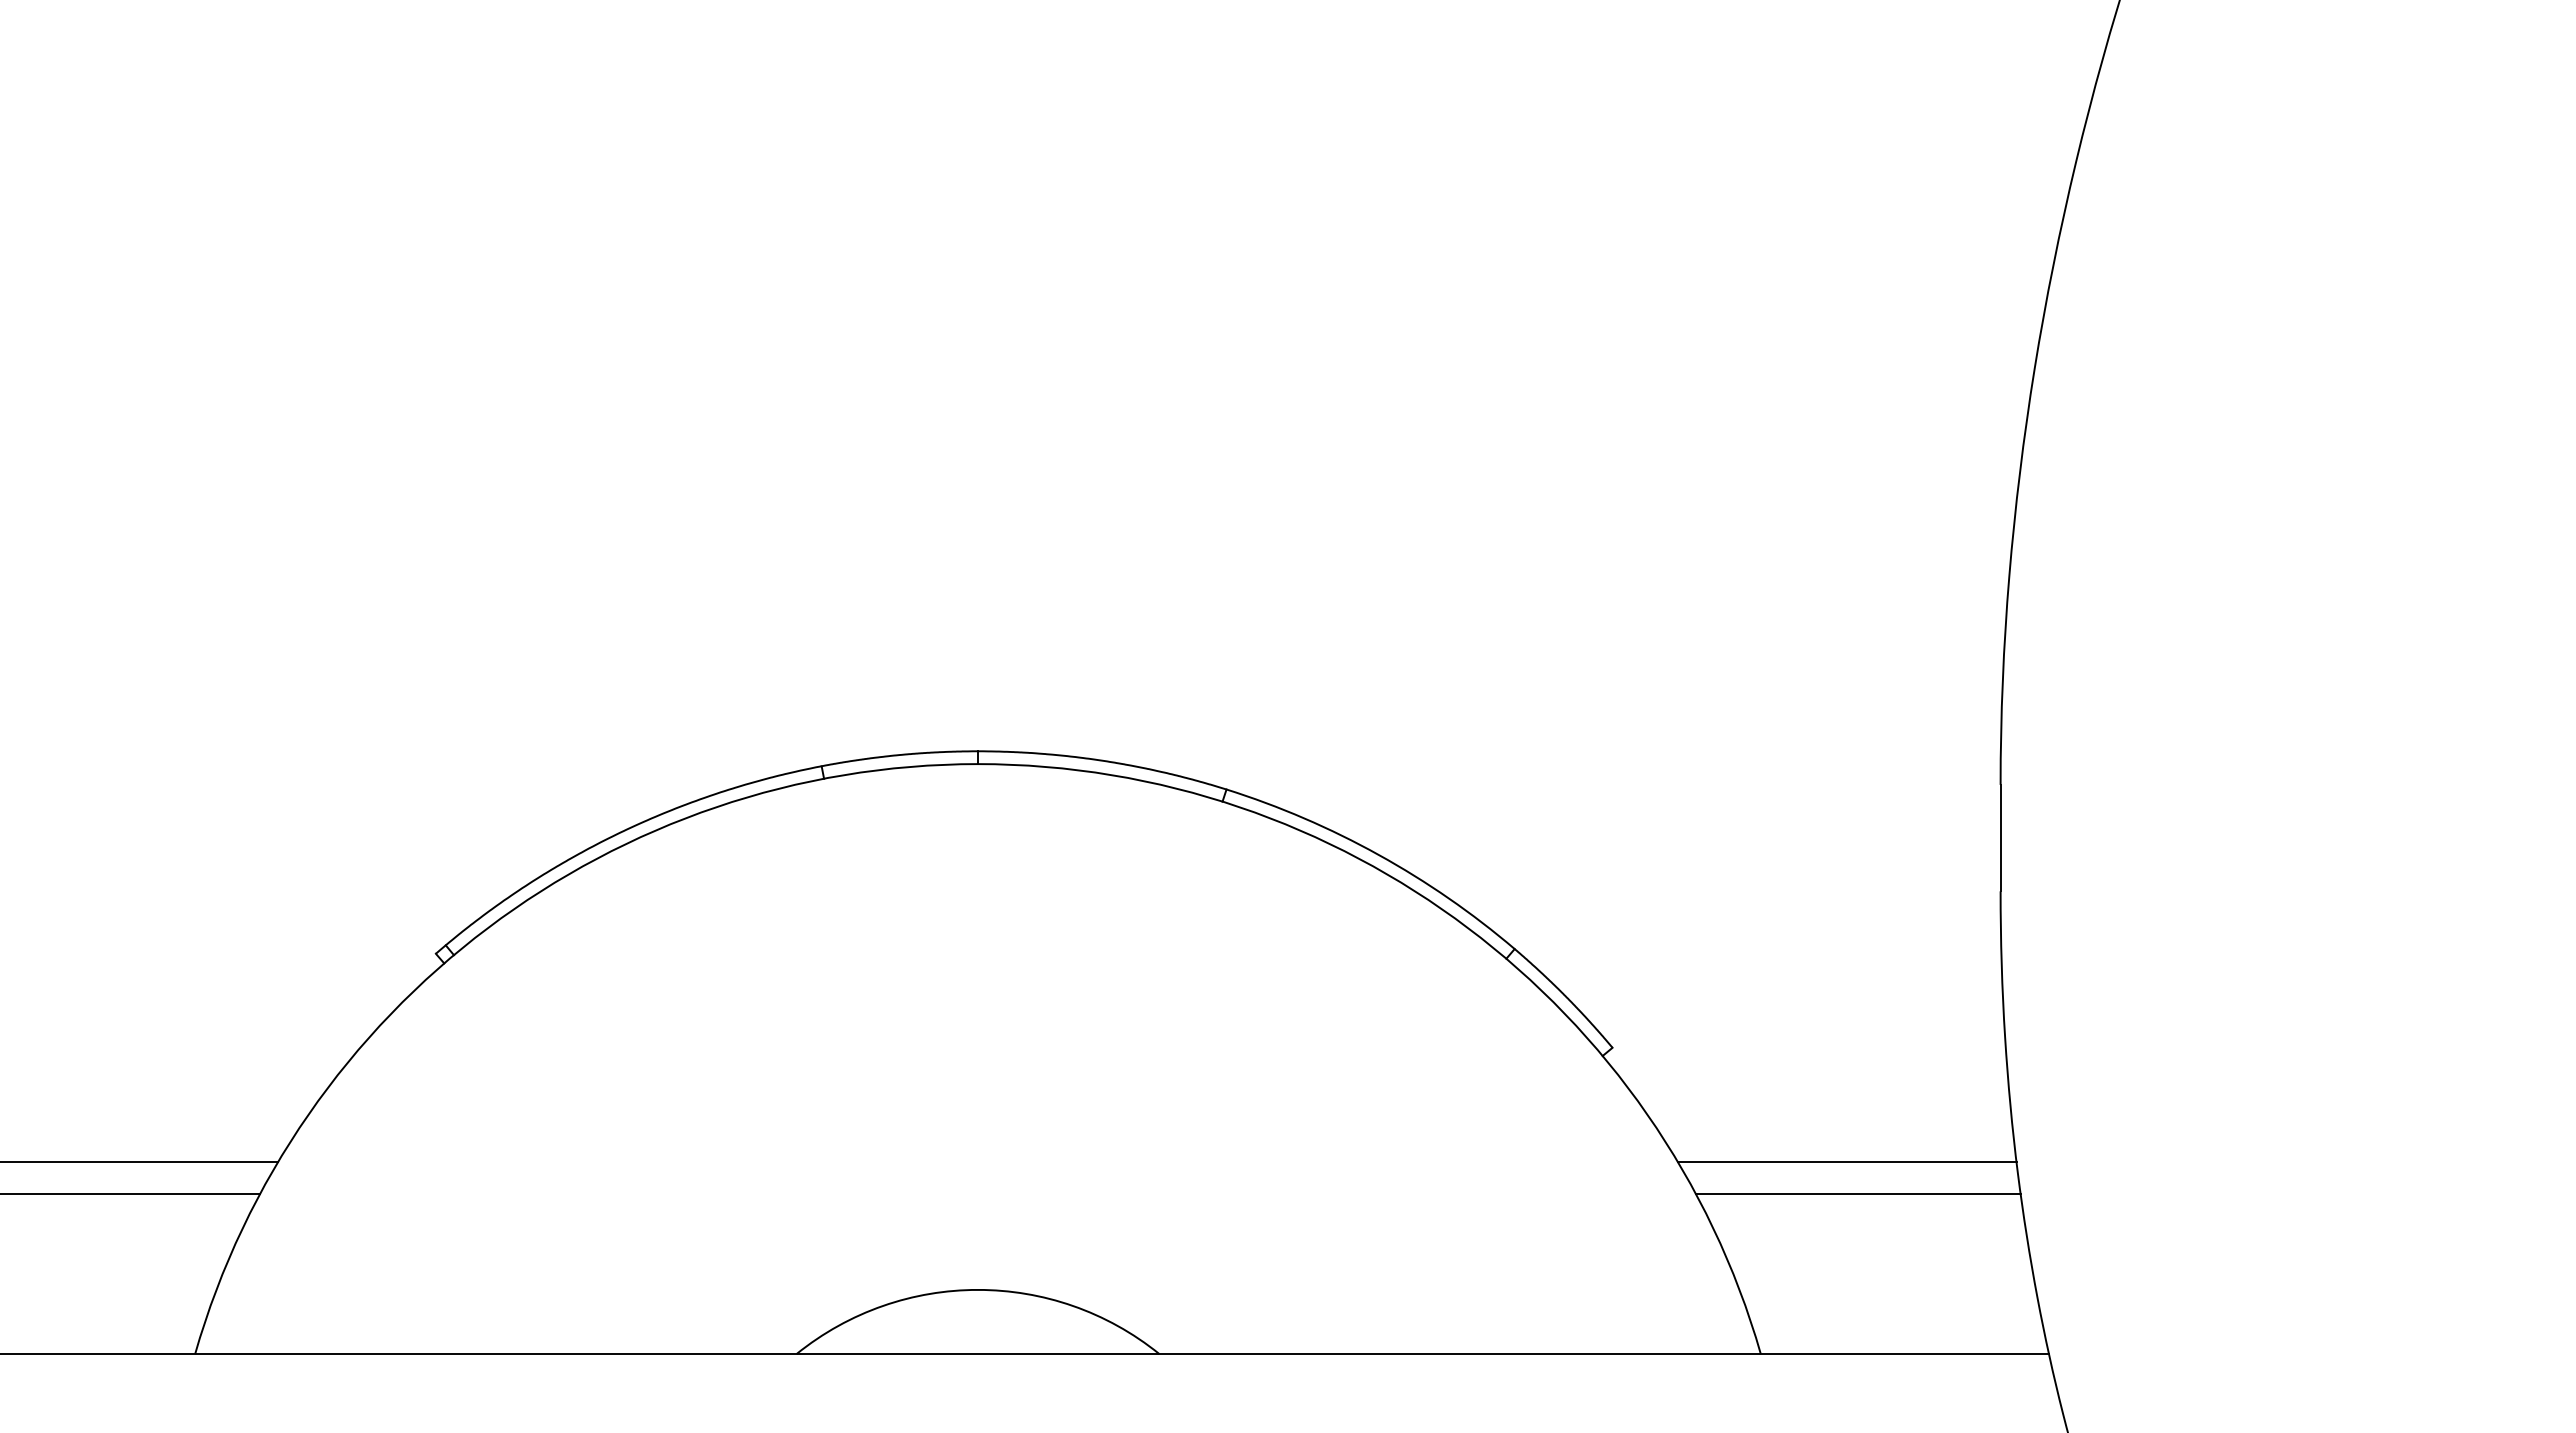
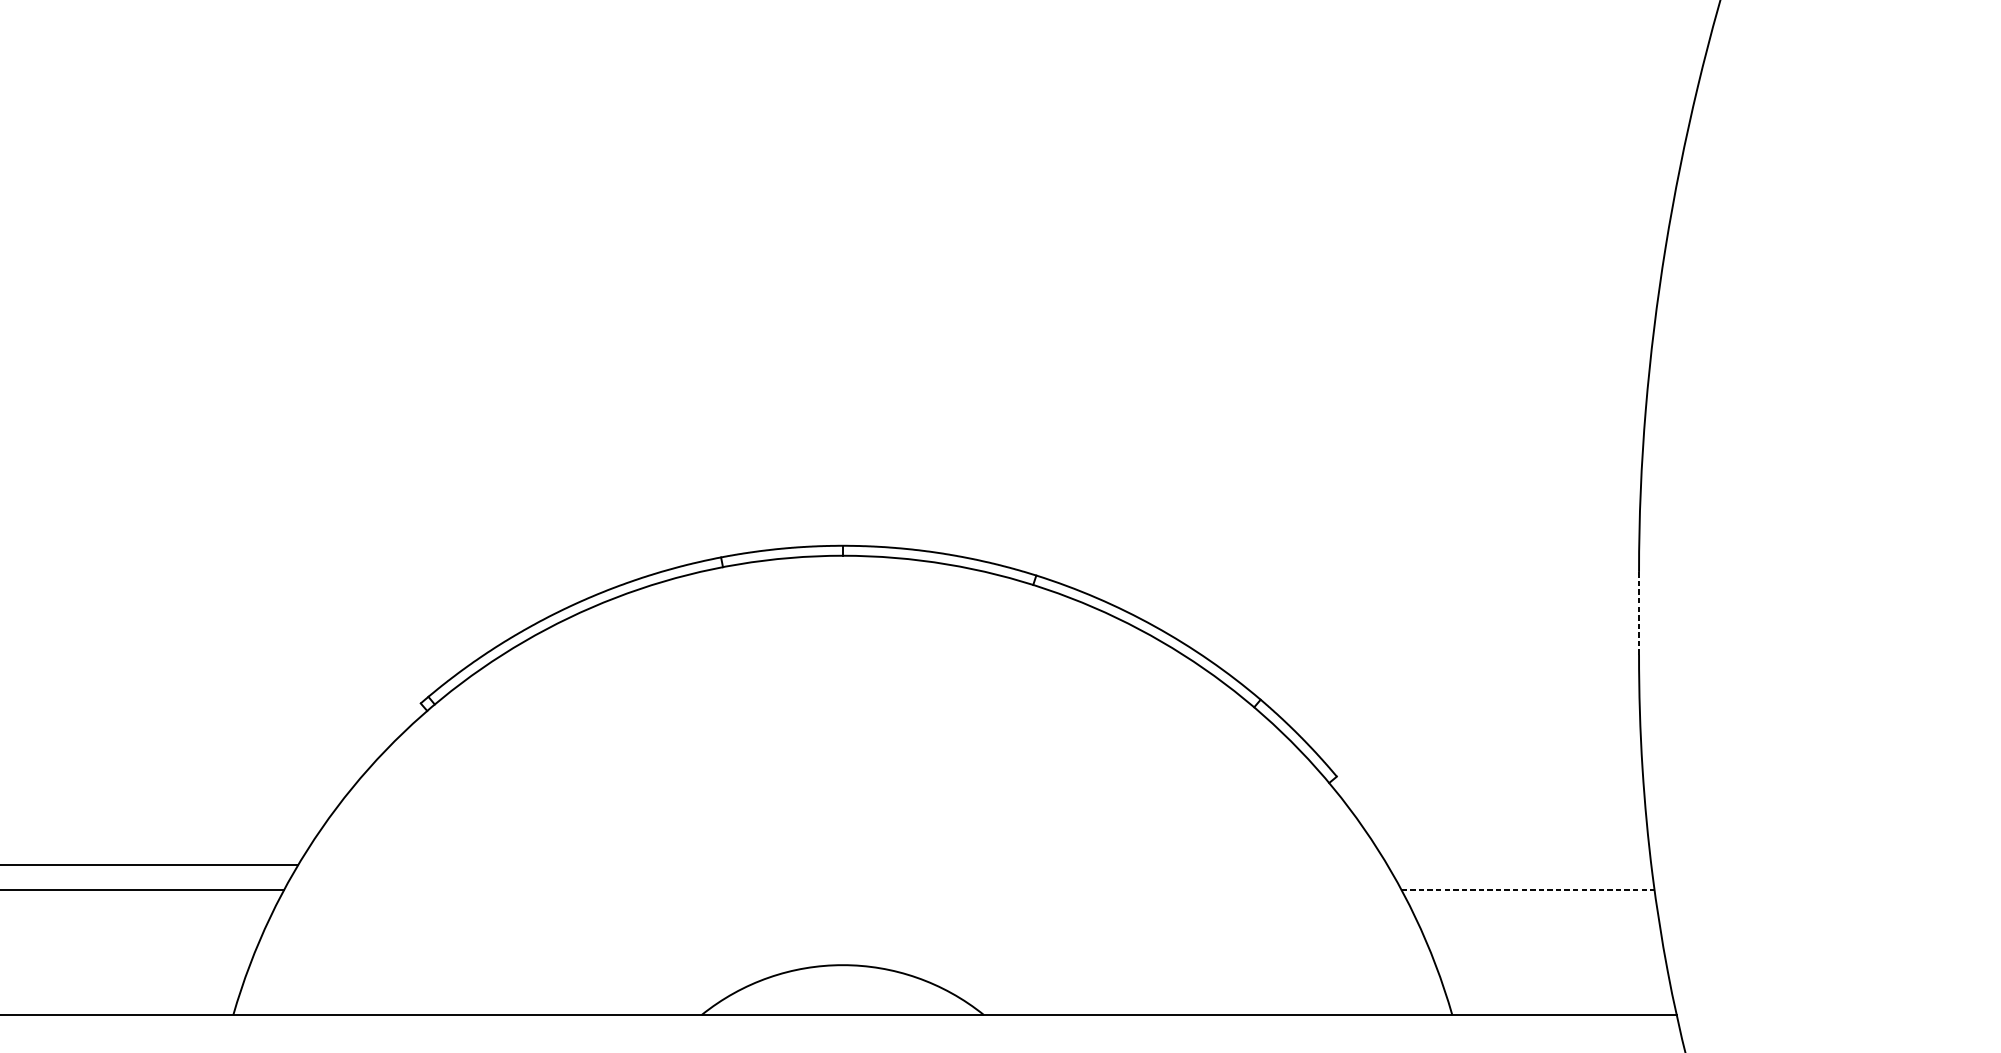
line: (2000, 837) -> (1638, 612), solid -> dashed
line: (1846, 1161) -> (1519, 865), removed
line: (1858, 1193) -> (1528, 890), solid -> dashed

